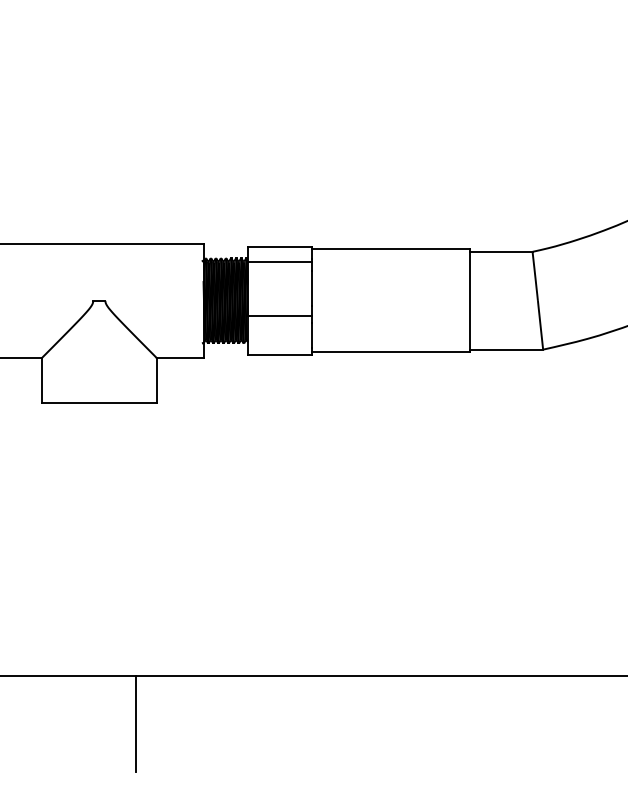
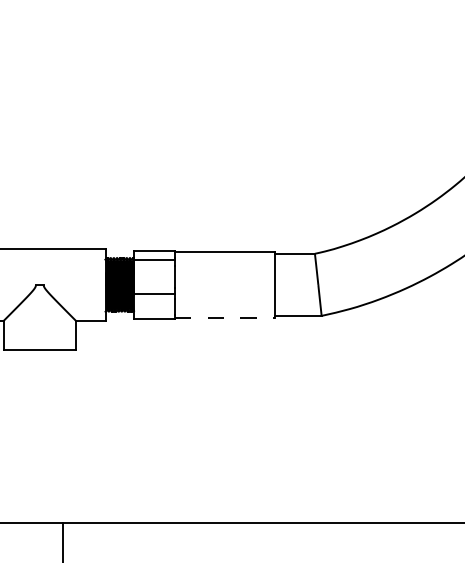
line: (391, 352) -> (225, 317), solid -> dashed

